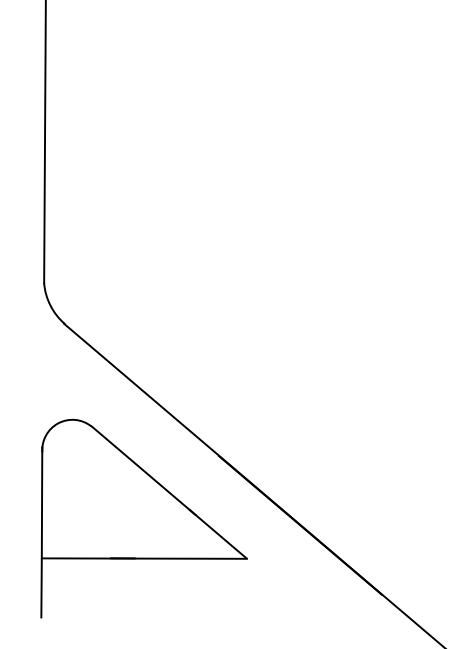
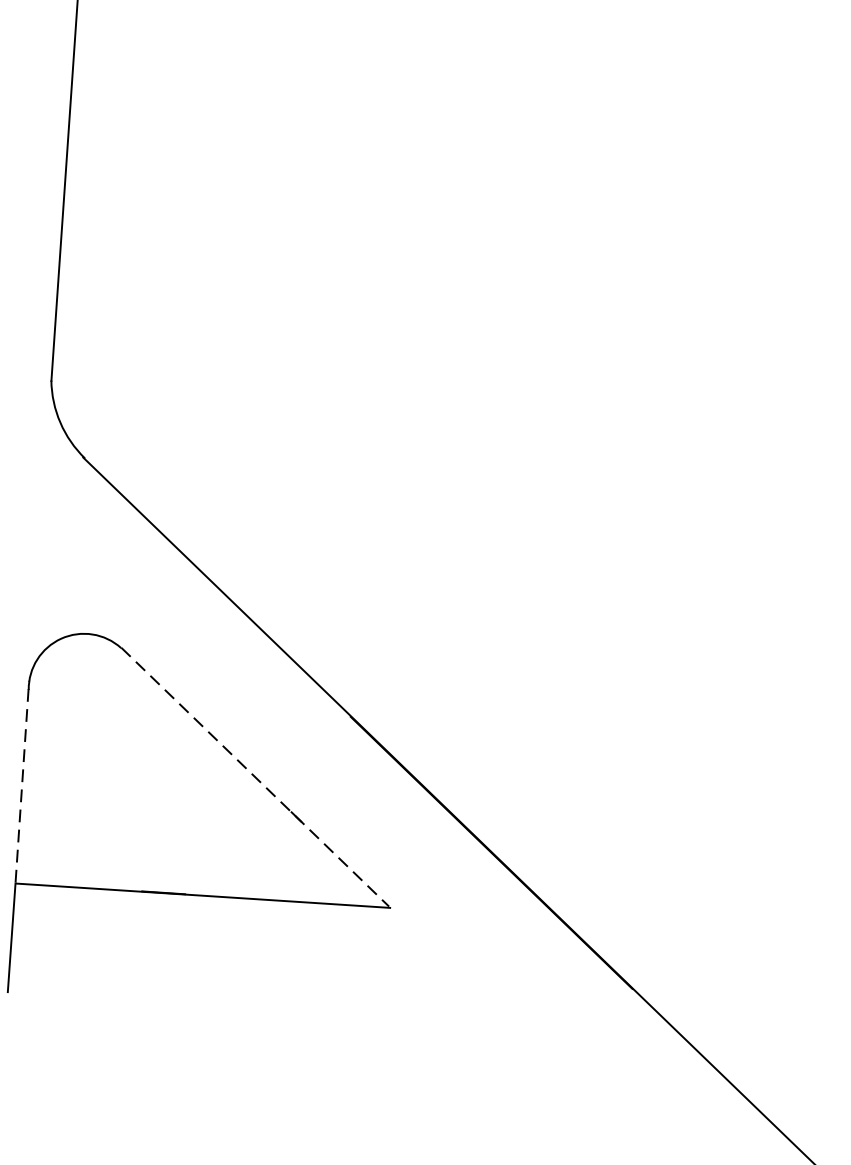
line: (168, 492) -> (254, 777), solid -> dashed
line: (42, 502) -> (23, 781), solid -> dashed

